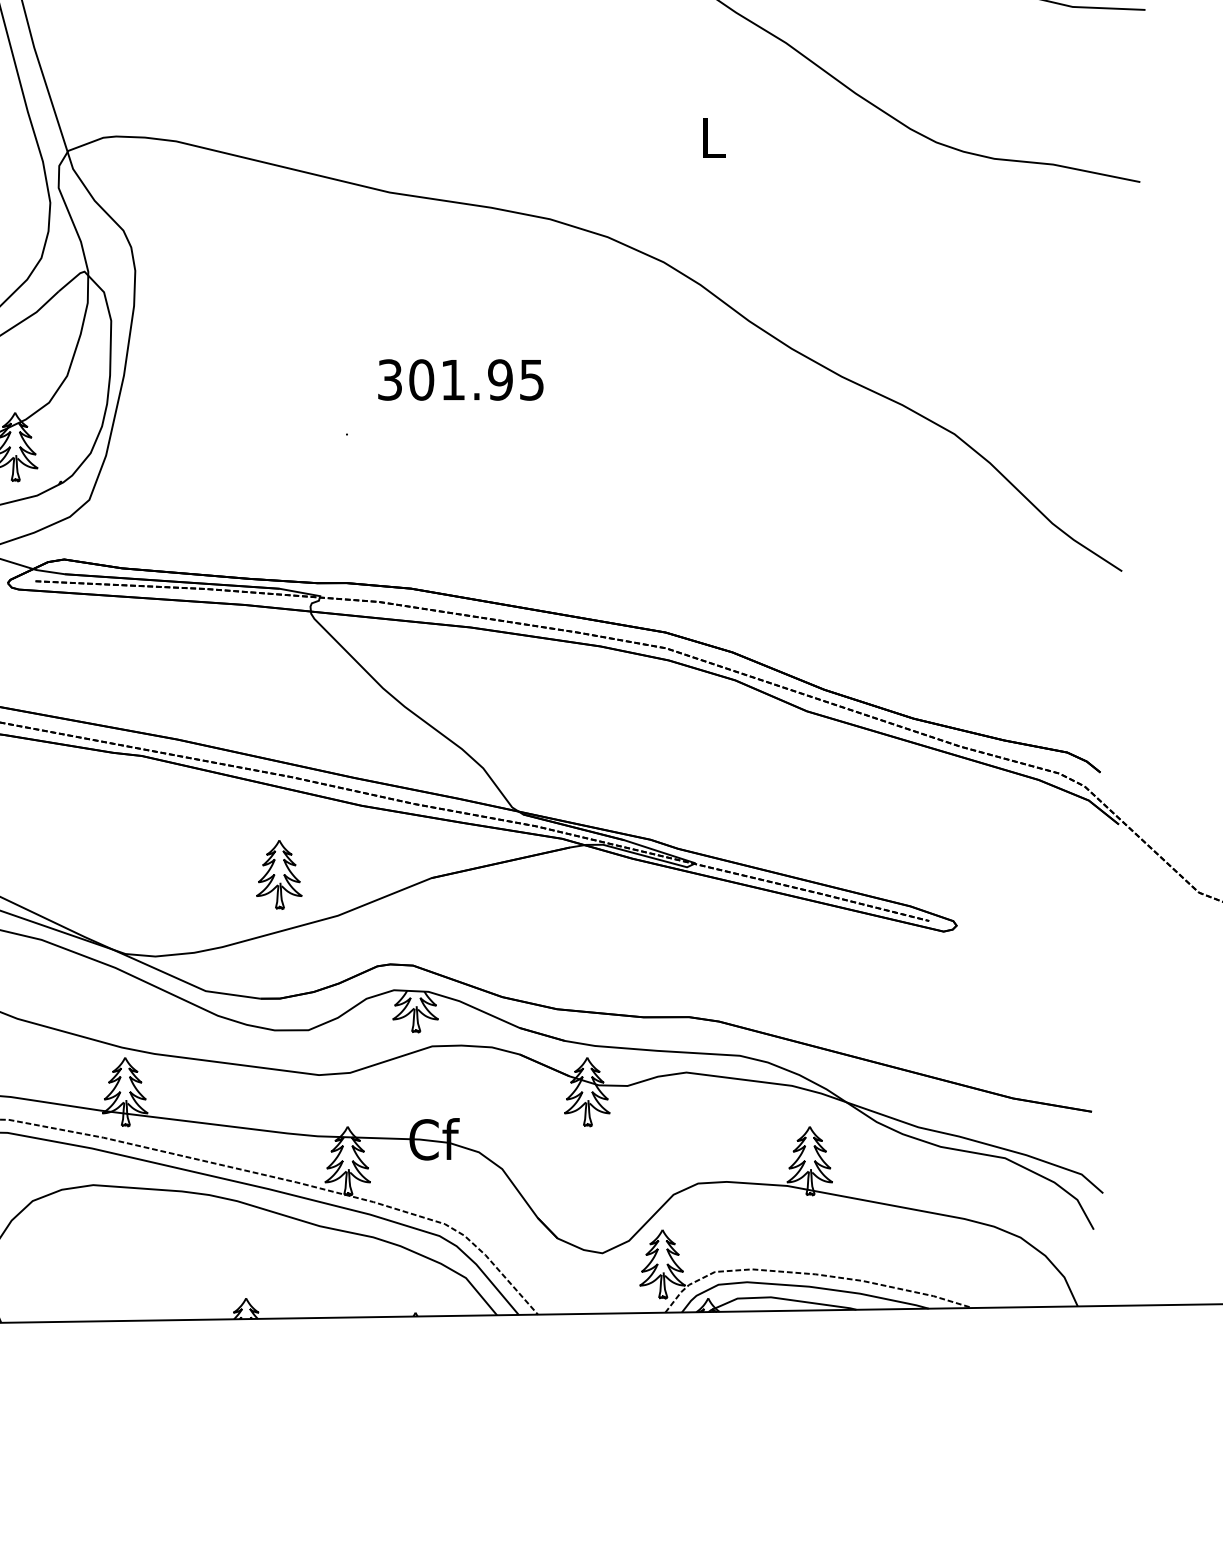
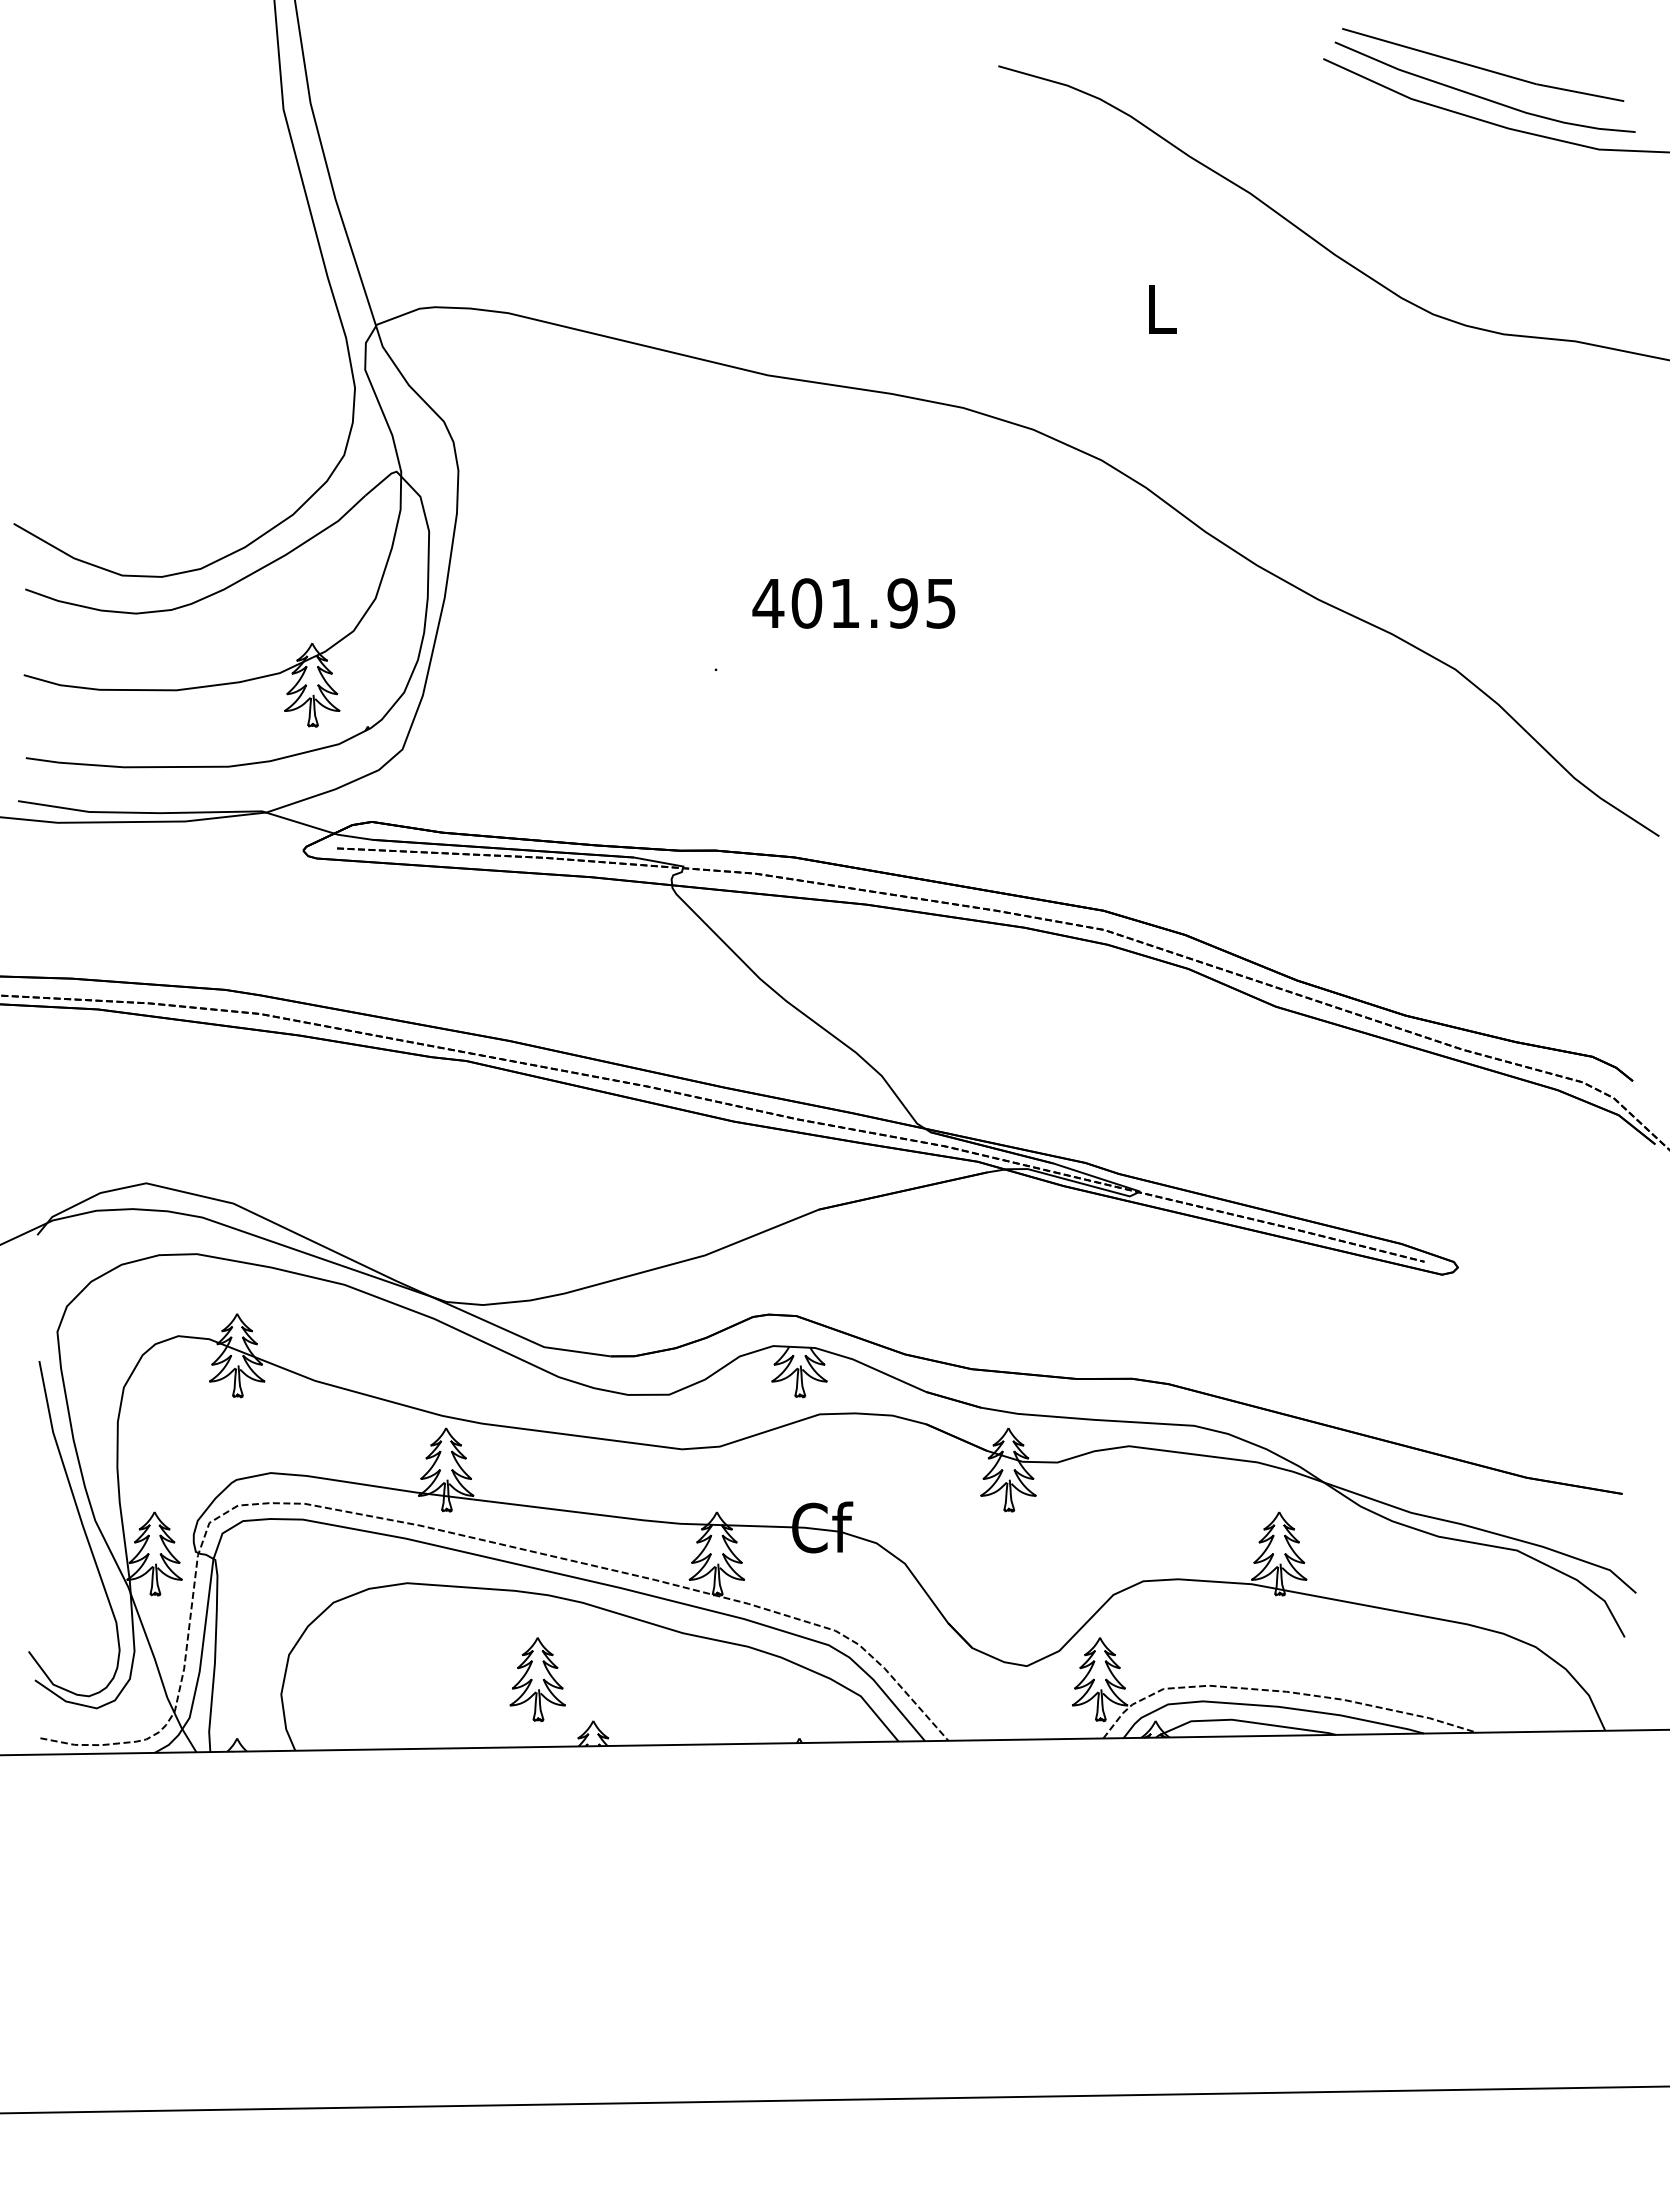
text: (390, 380) -> (768, 603), 301.95 -> 401.95
part: (279, 874) -> (537, 1679), moved

